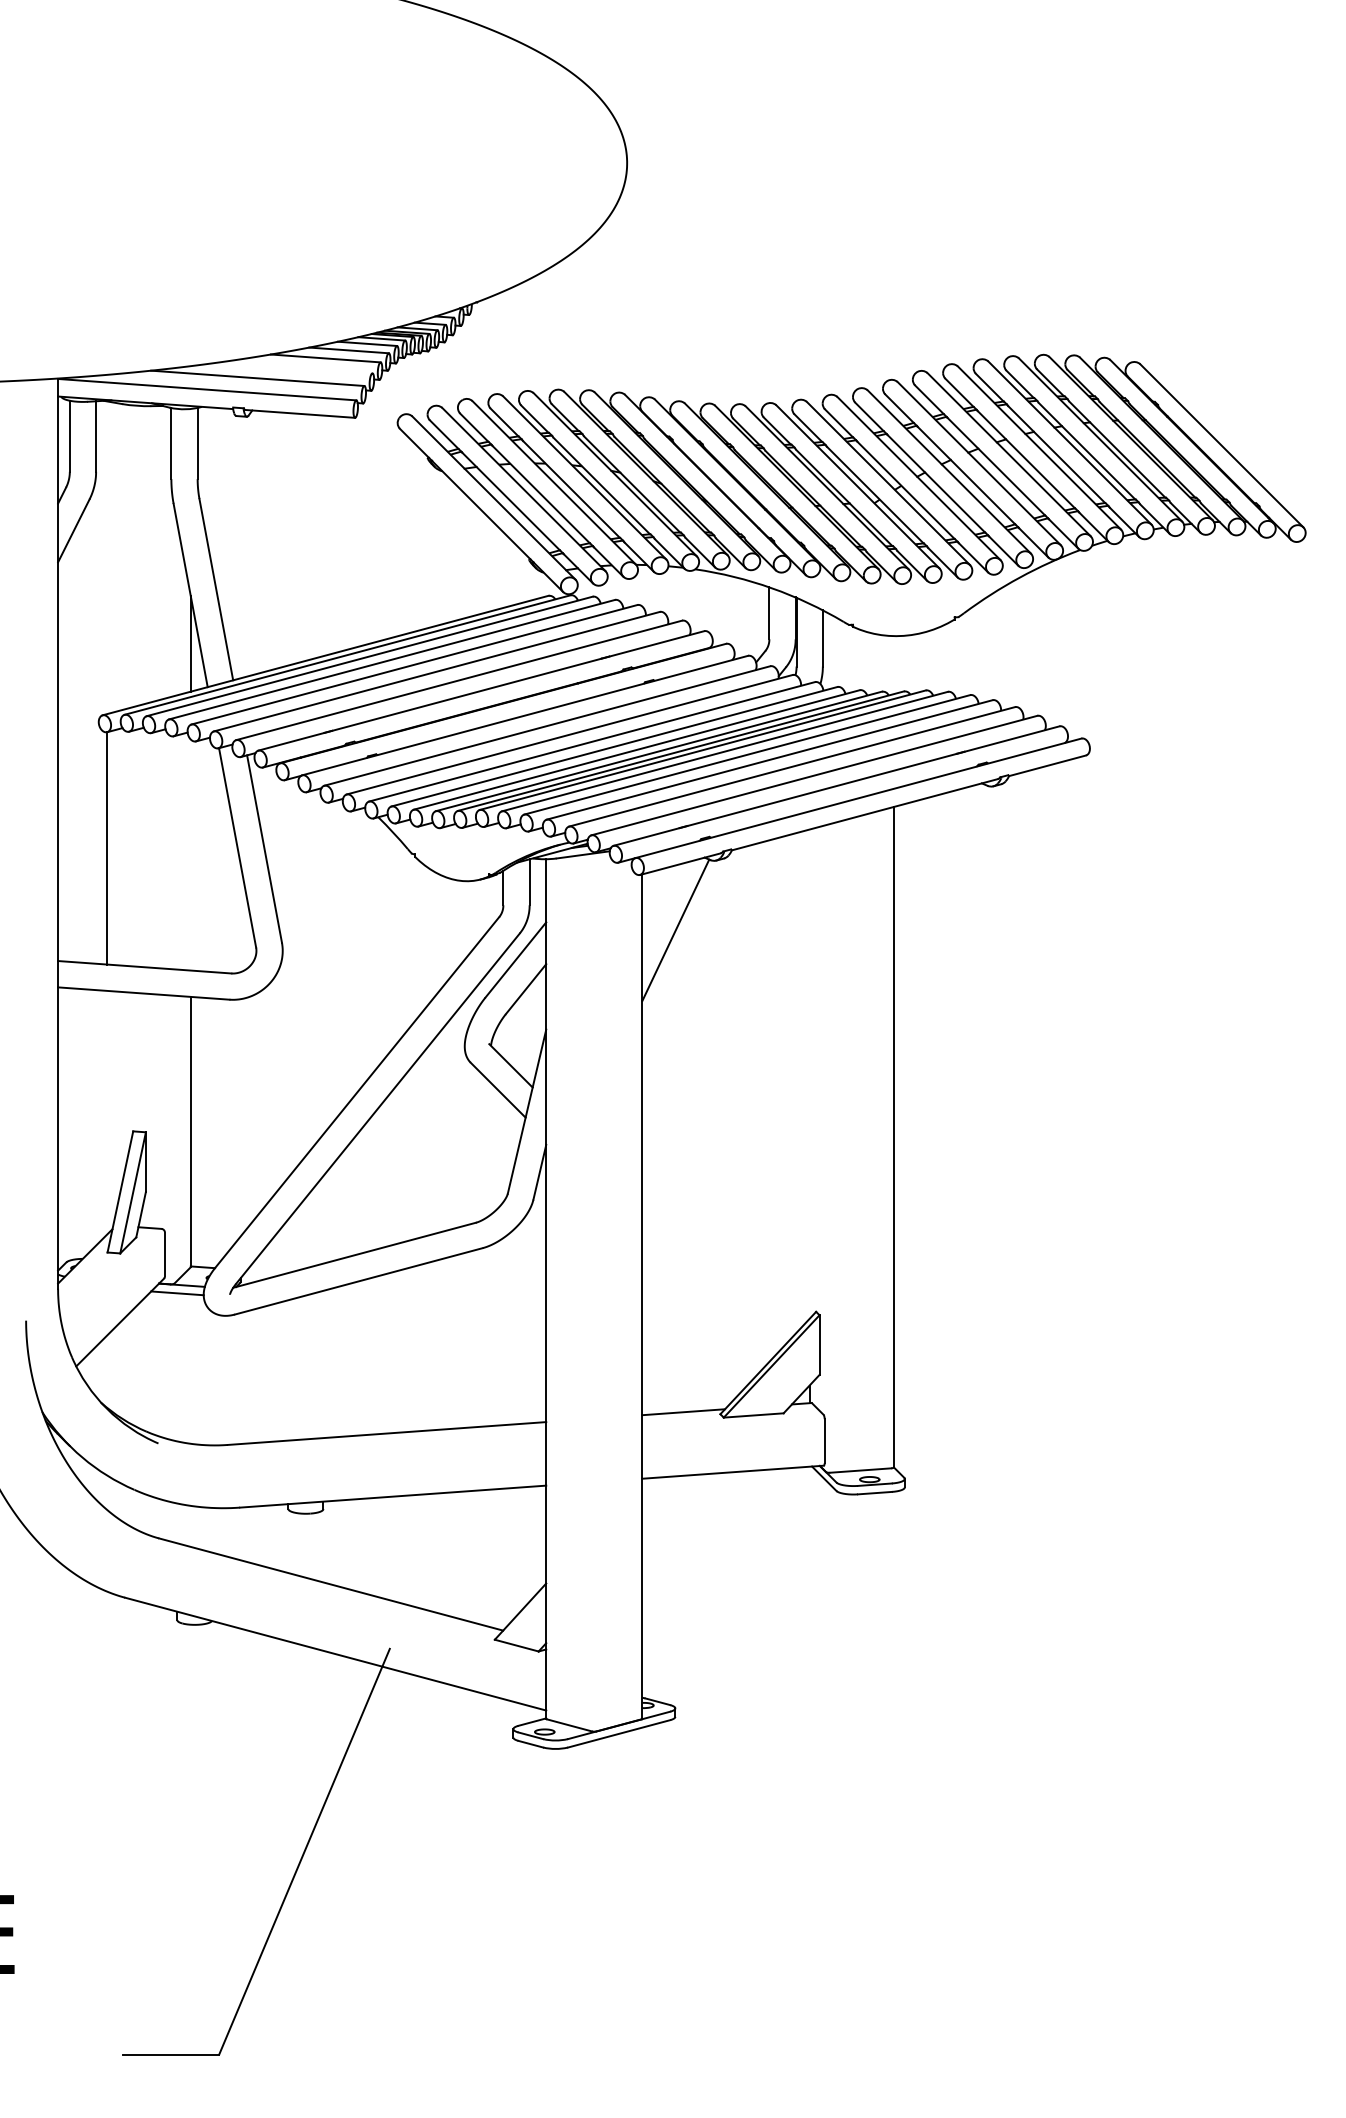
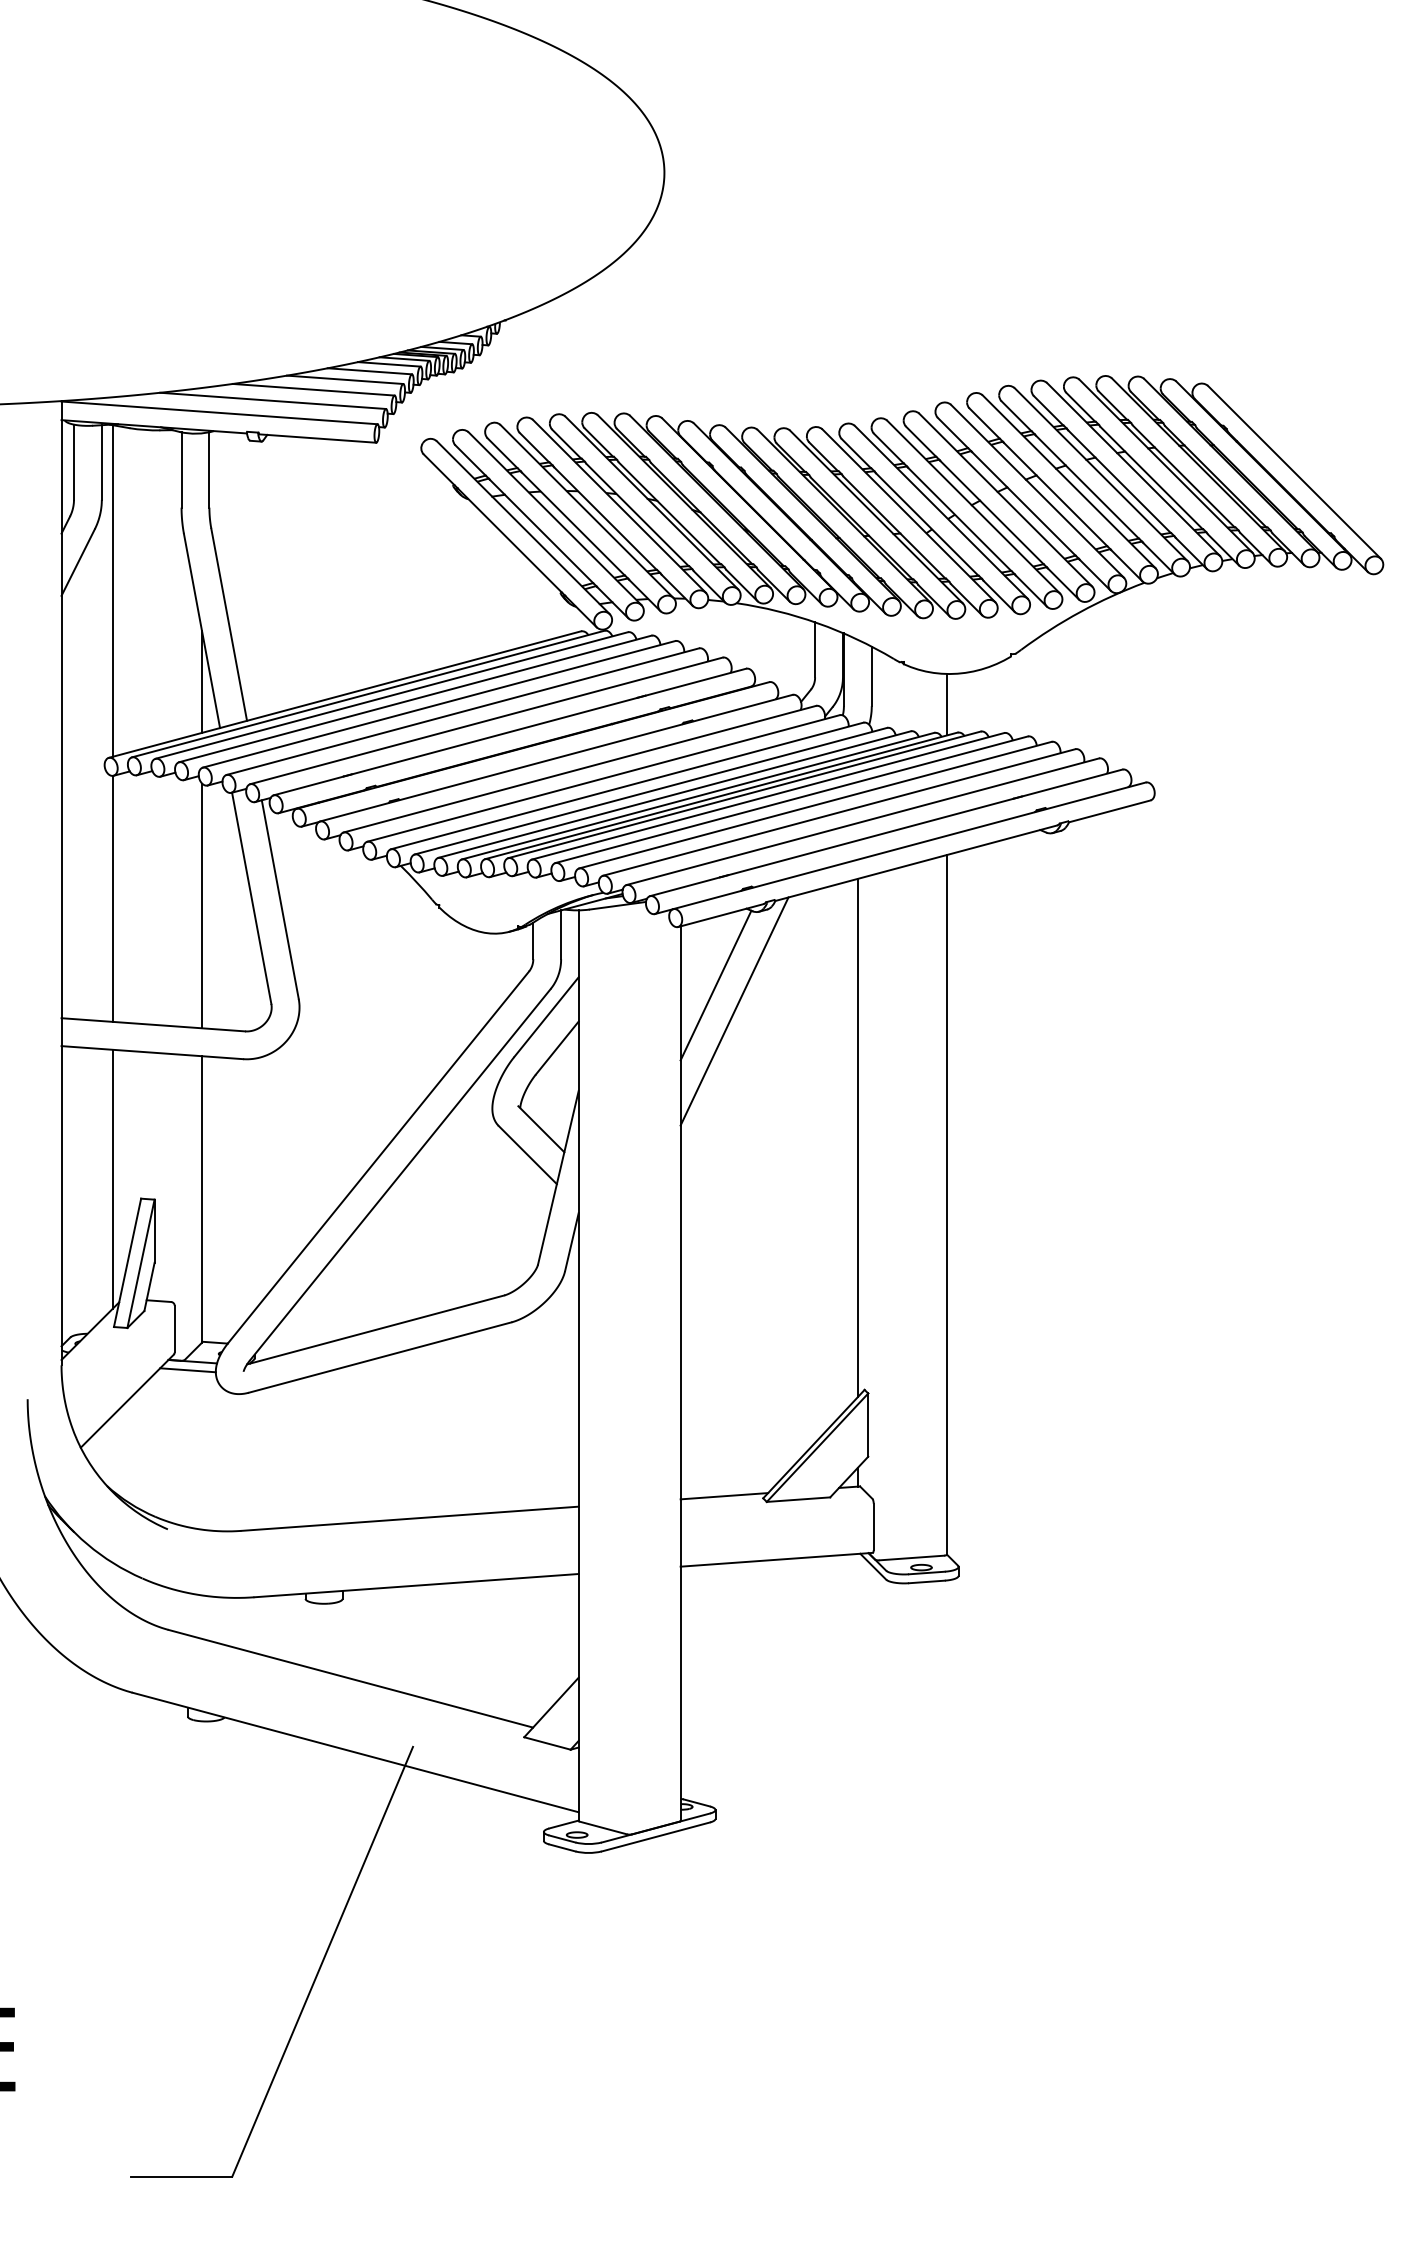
line: (295, 367) -> (313, 389), added
line: (106, 557) -> (112, 590), added
line: (893, 664) -> (946, 704), added
line: (191, 854) -> (202, 905), added
line: (693, 954) -> (734, 1011), added
line: (809, 1073) -> (857, 1137), added
line: (106, 1112) -> (112, 1178), added

